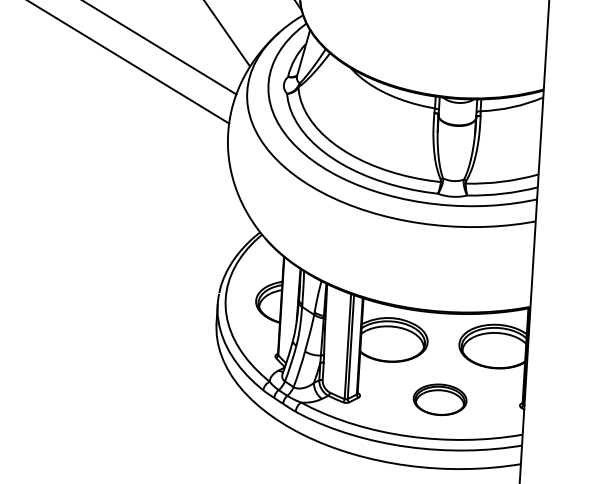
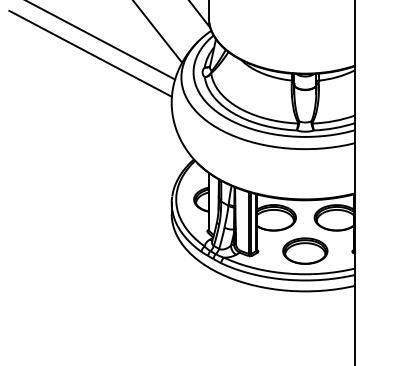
part: (440, 398) -> (305, 250), size x1.43

